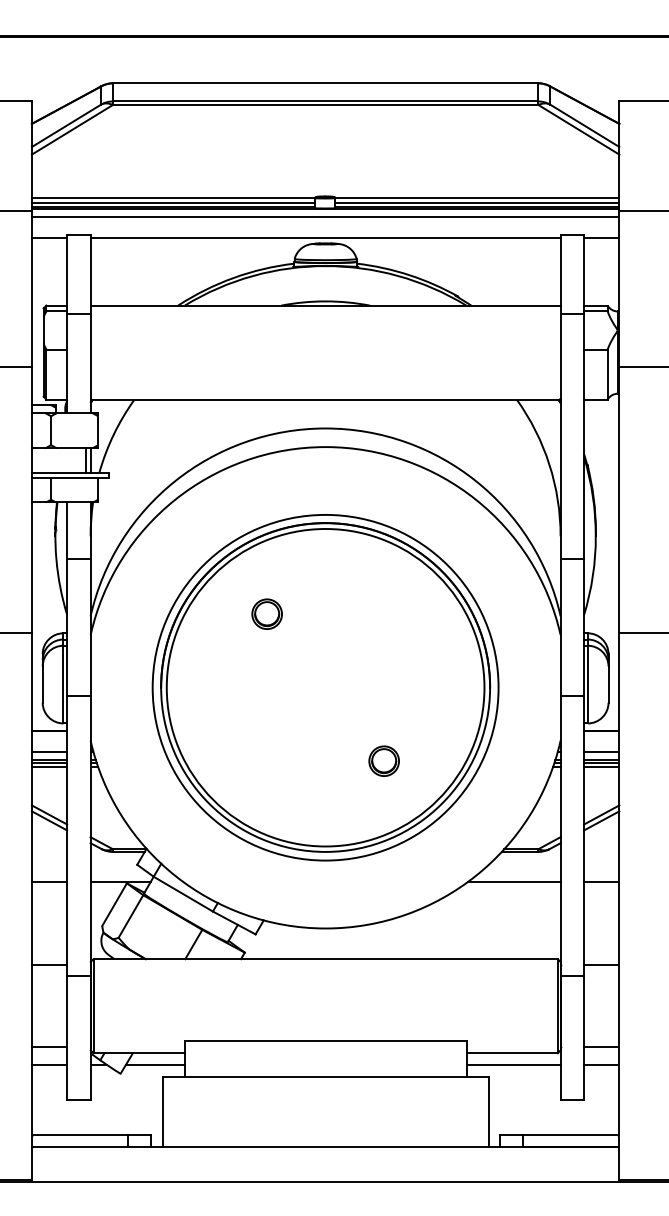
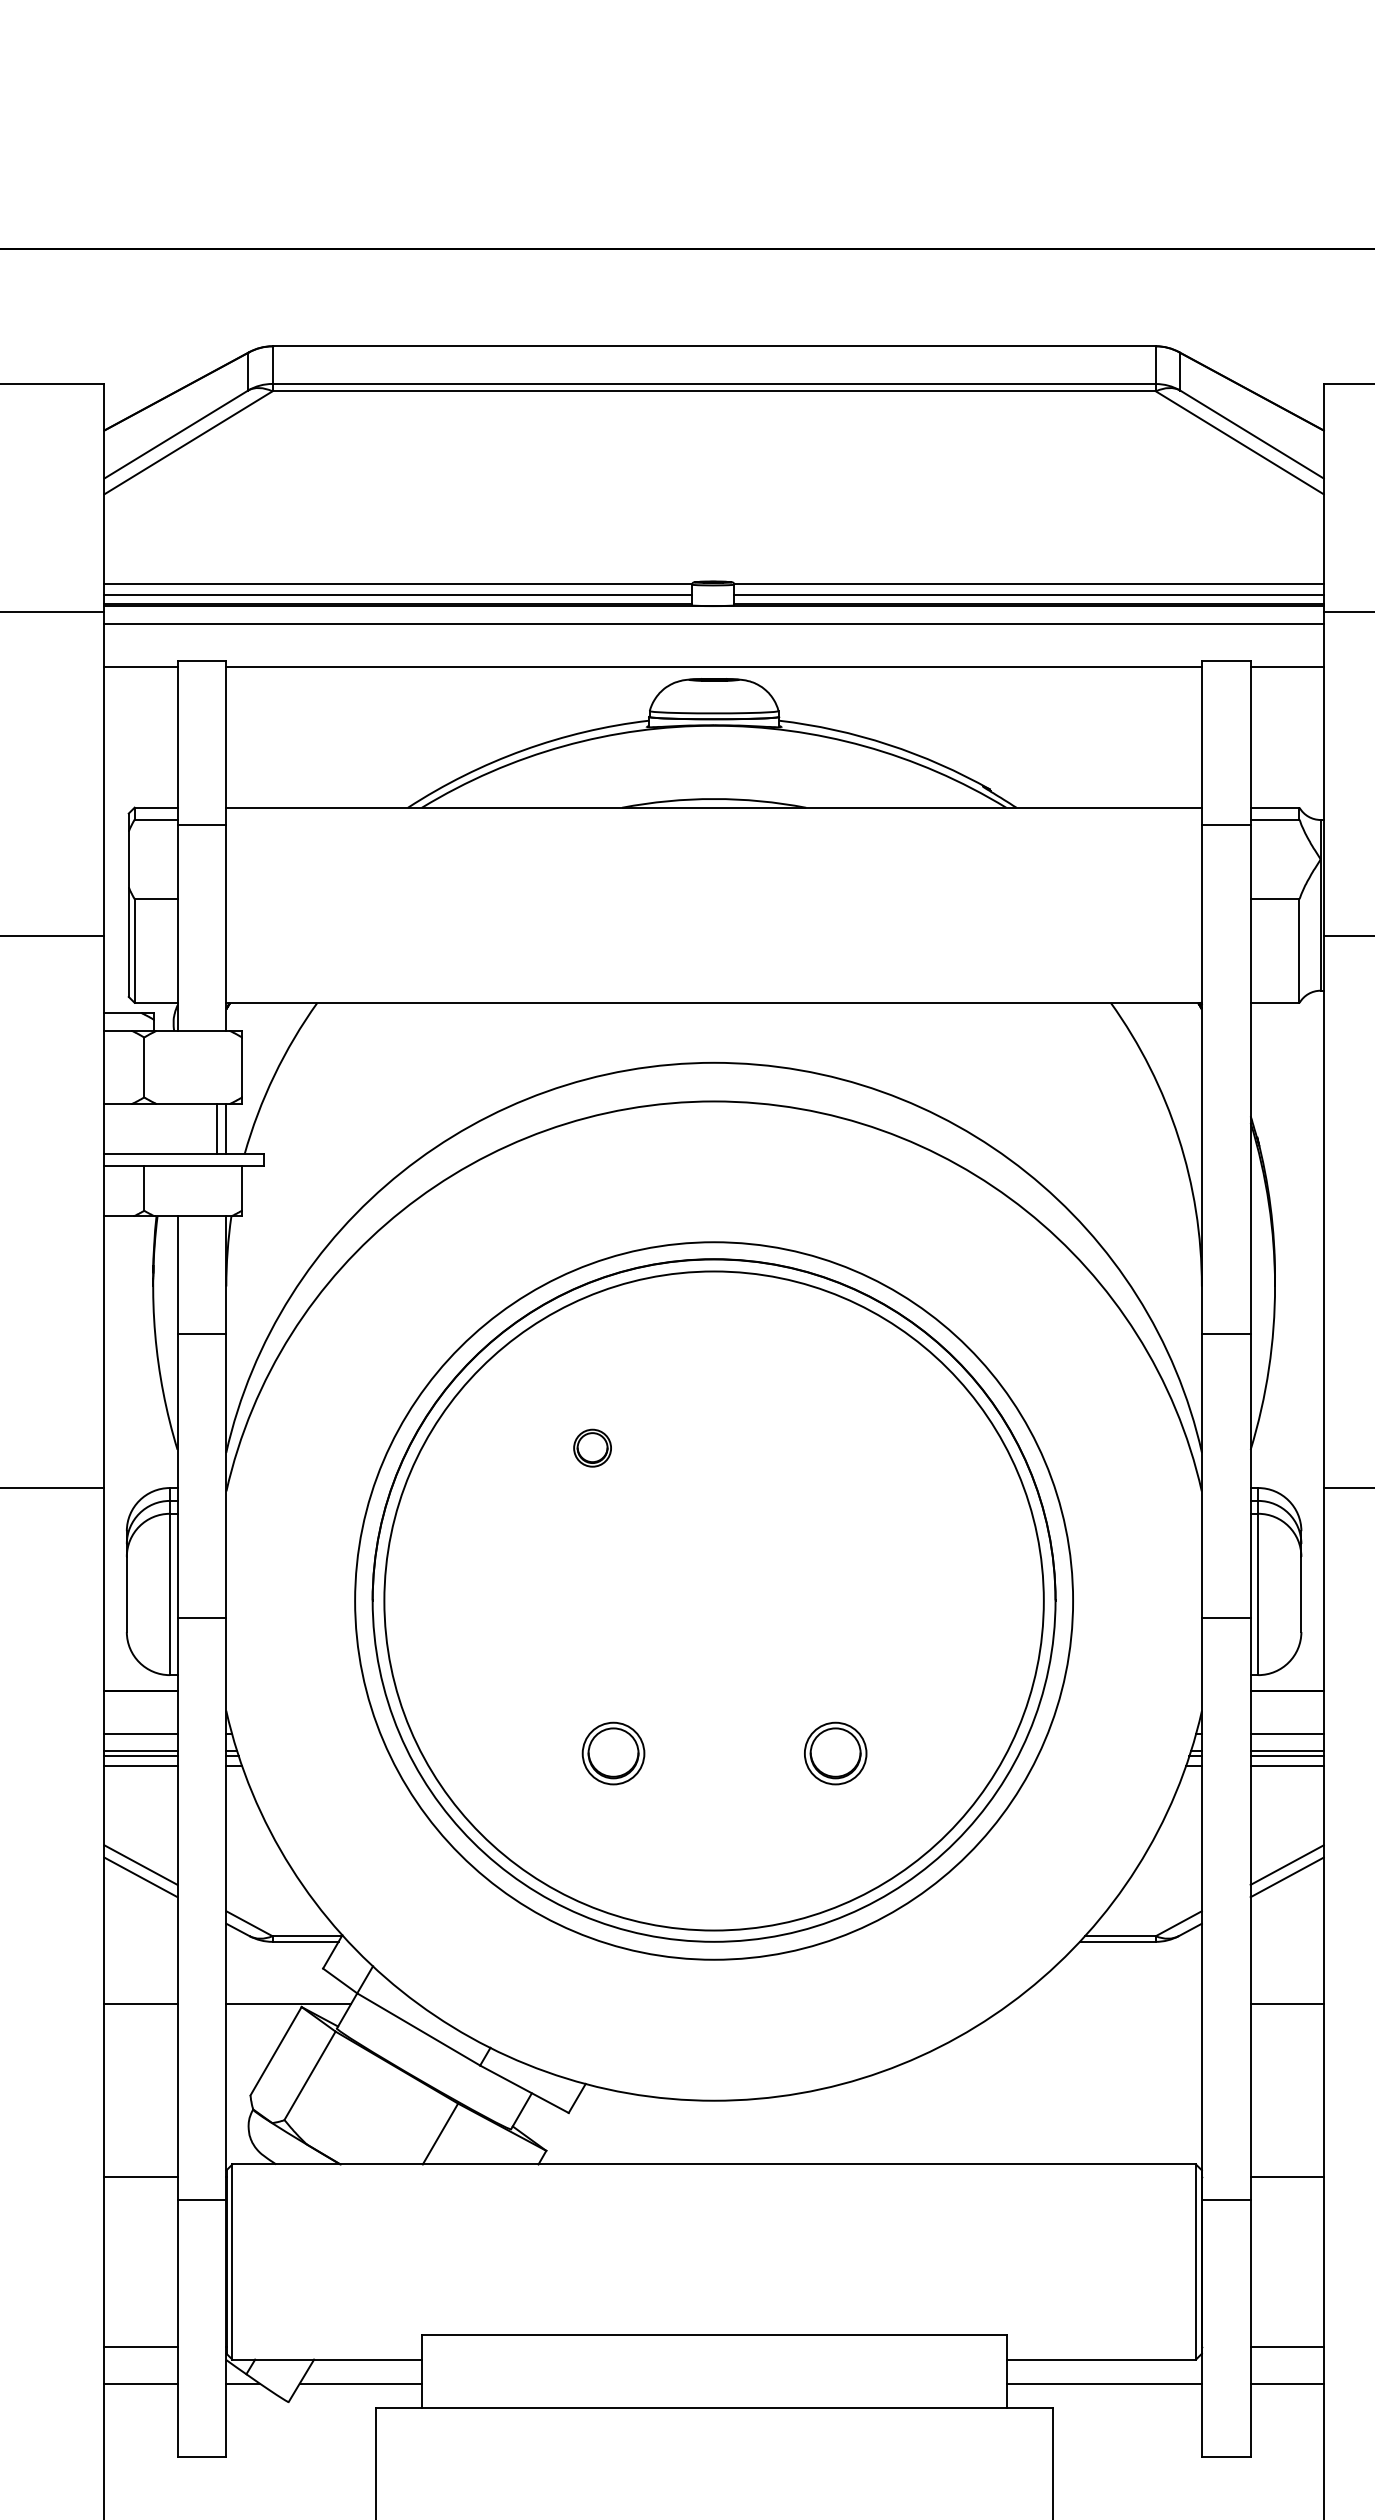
part: (266, 613) -> (591, 1446), size x0.6
part: (276, 760) -> (612, 1752), added
line: (513, 882) -> (1104, 2005), removed

